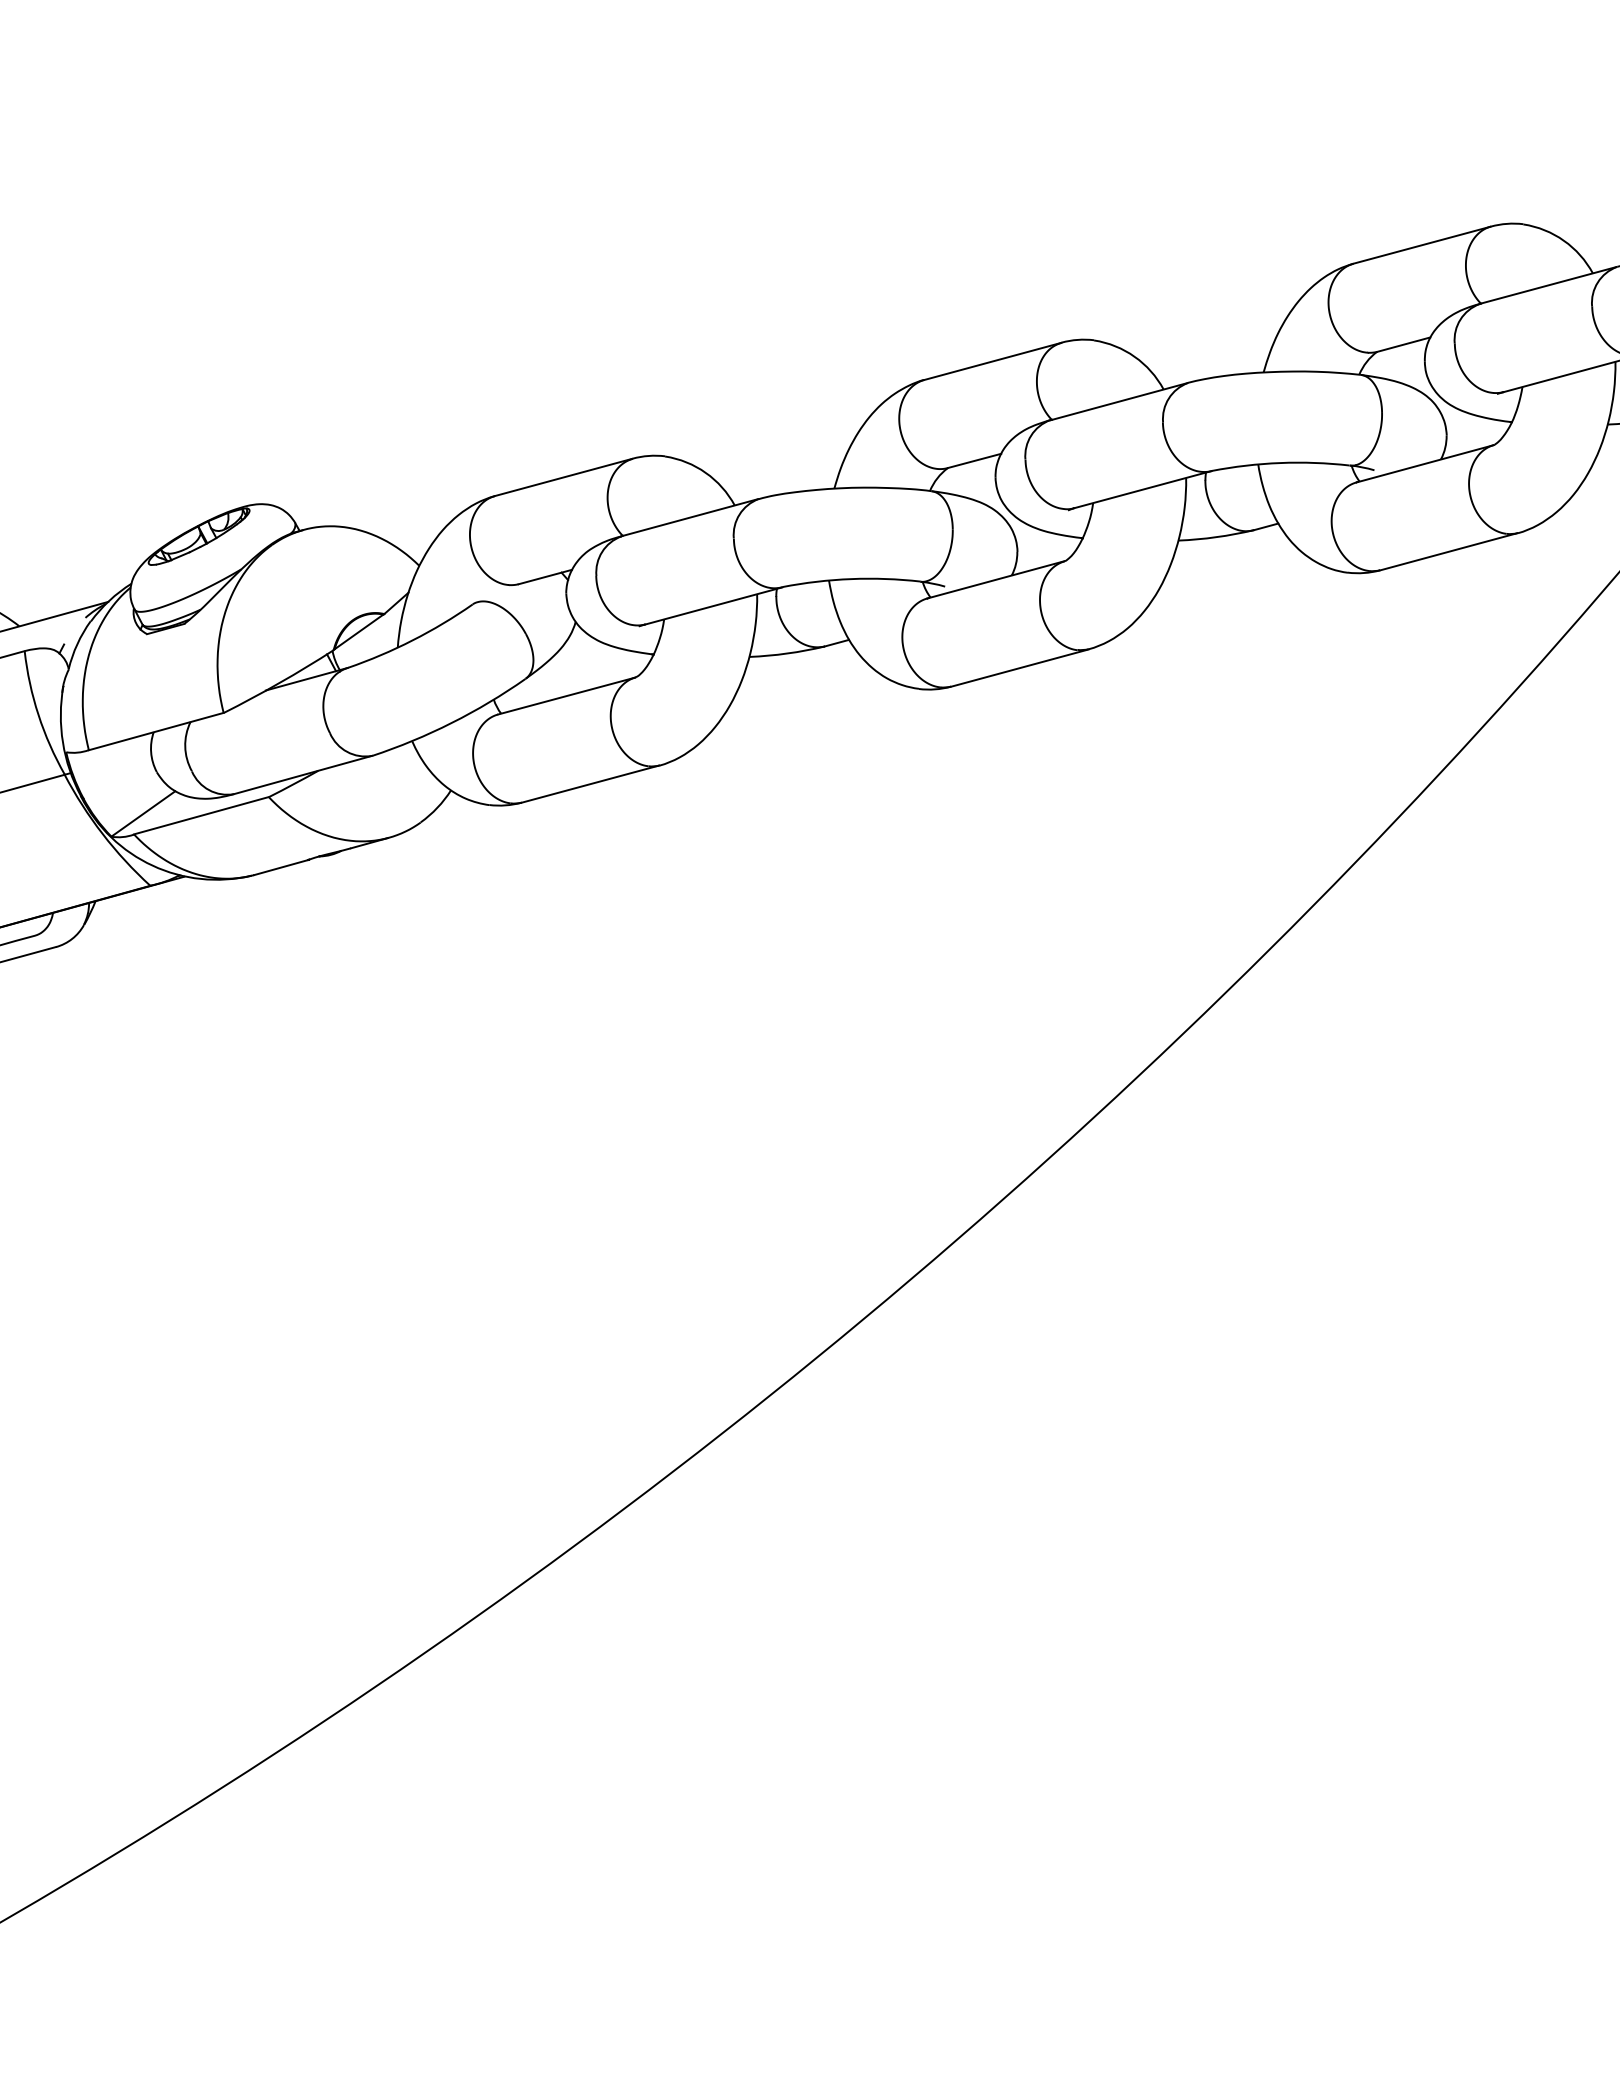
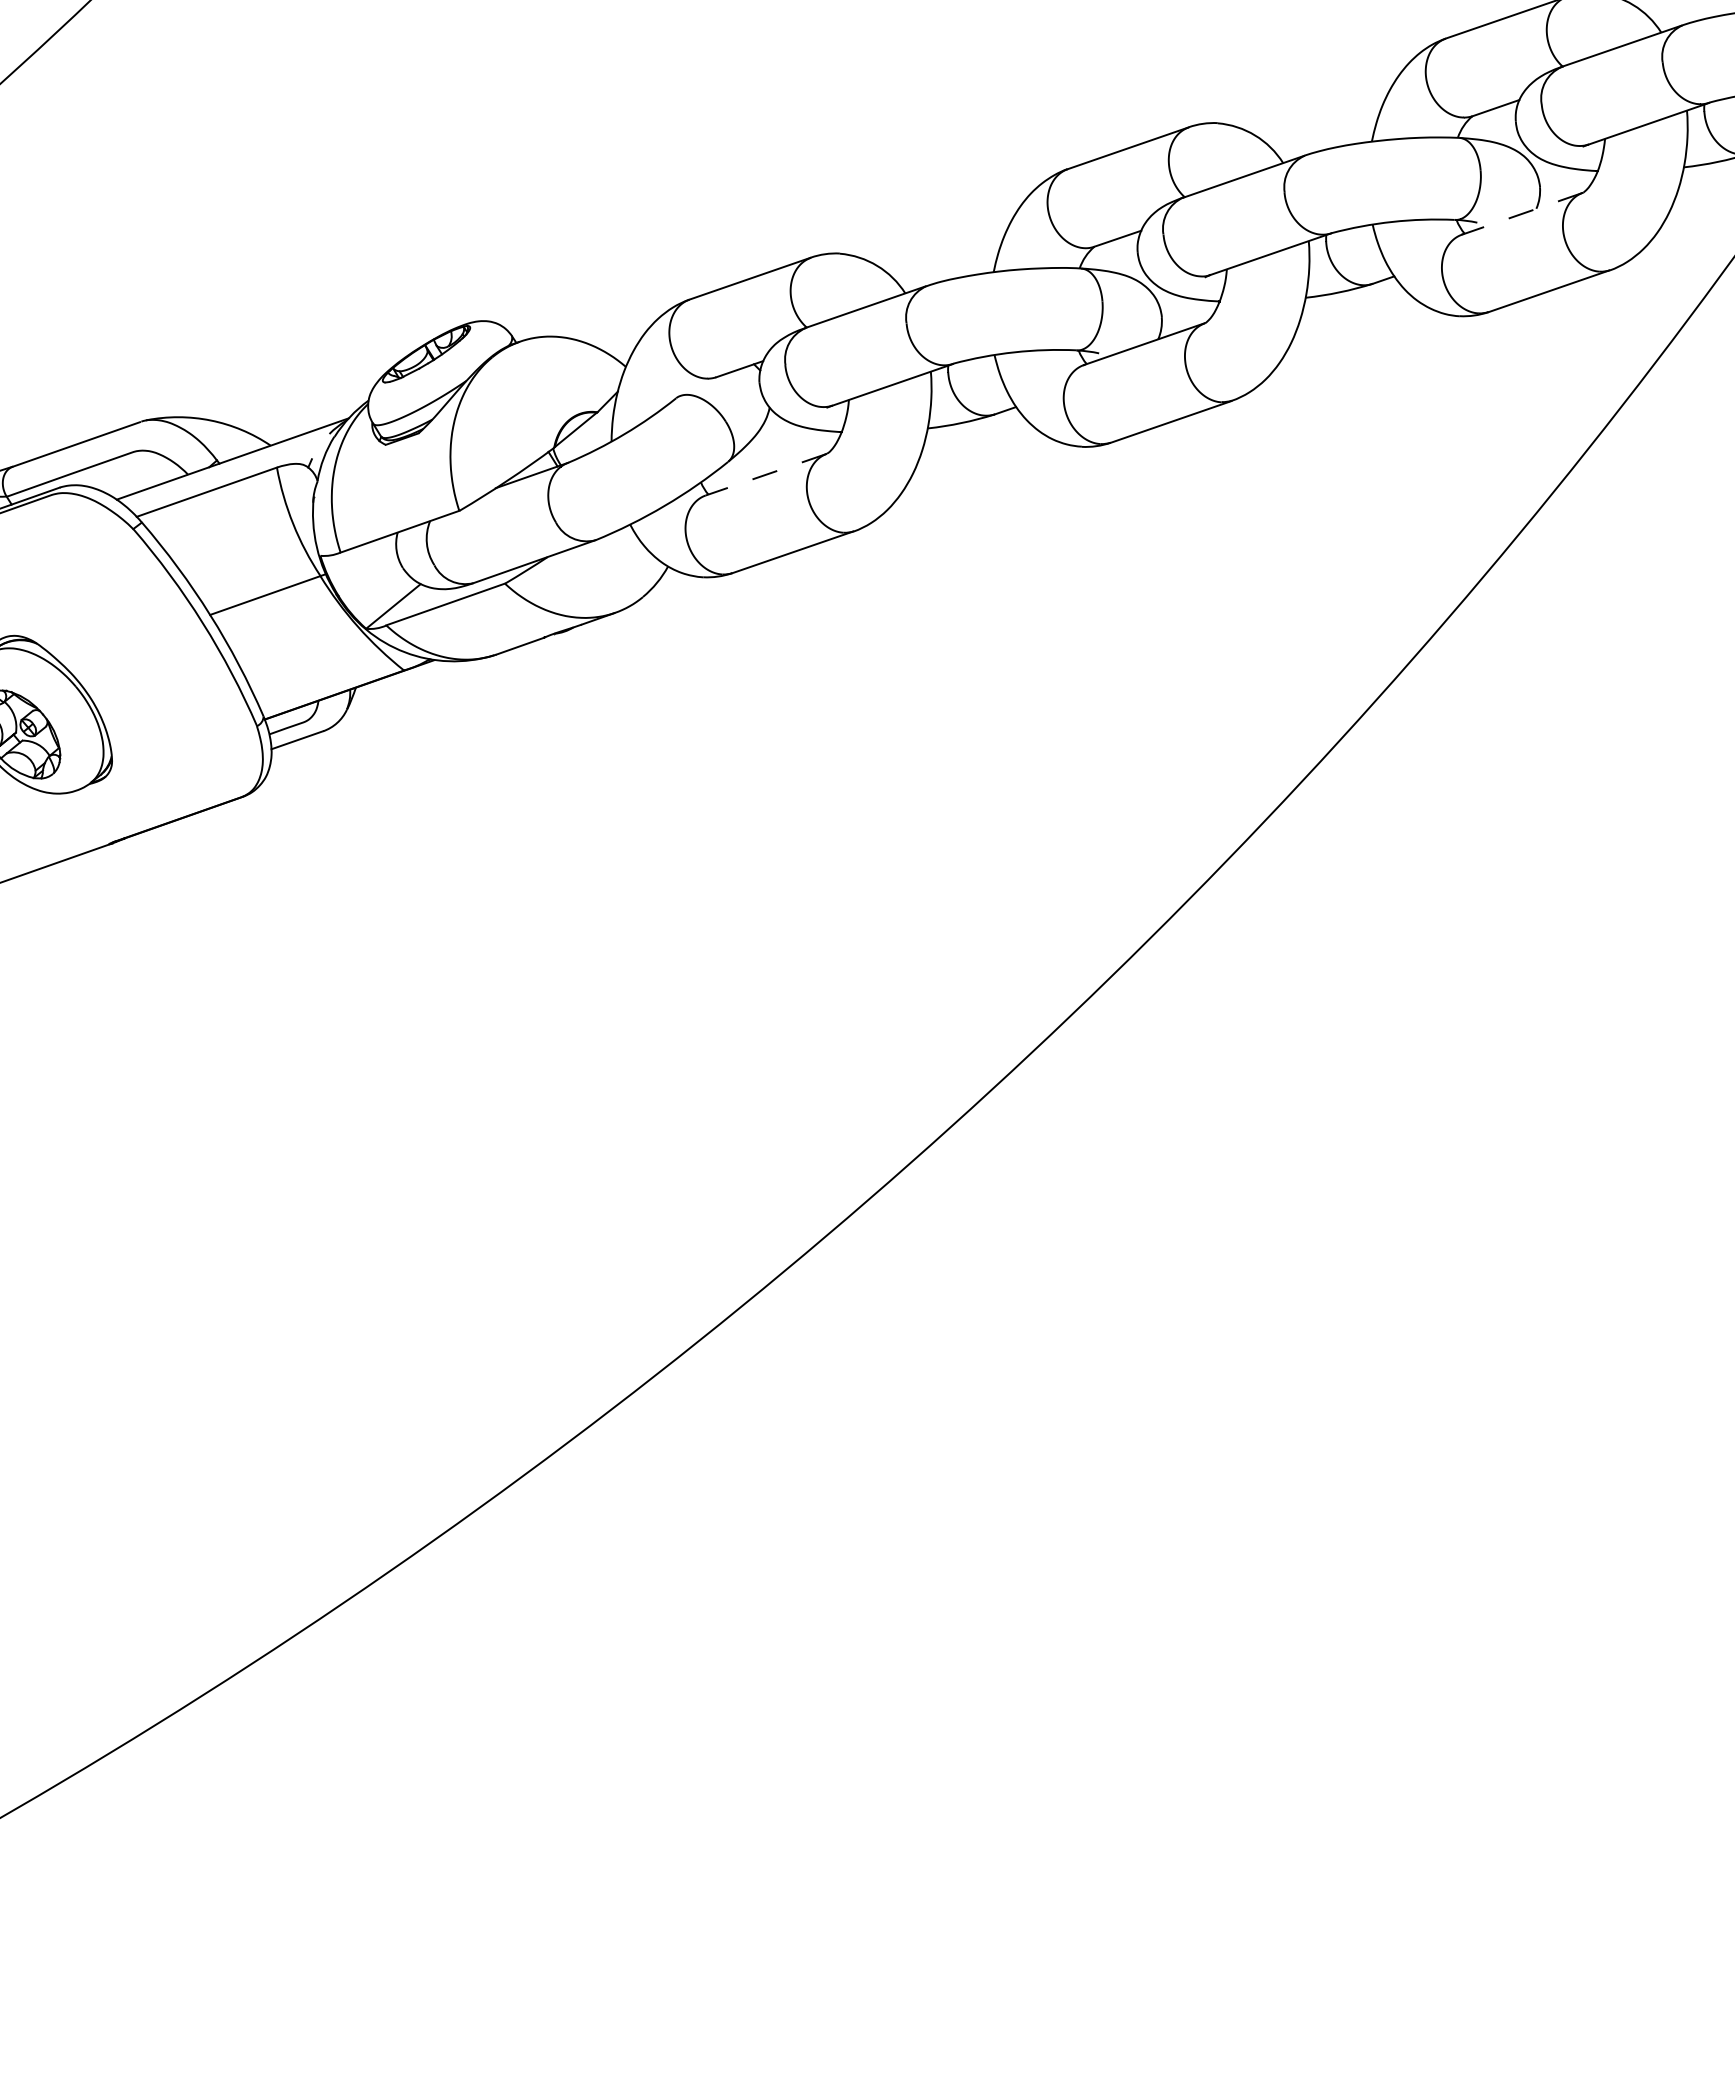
line: (1425, 463) -> (1522, 213), solid -> dashed
line: (567, 695) -> (766, 474), solid -> dashed

